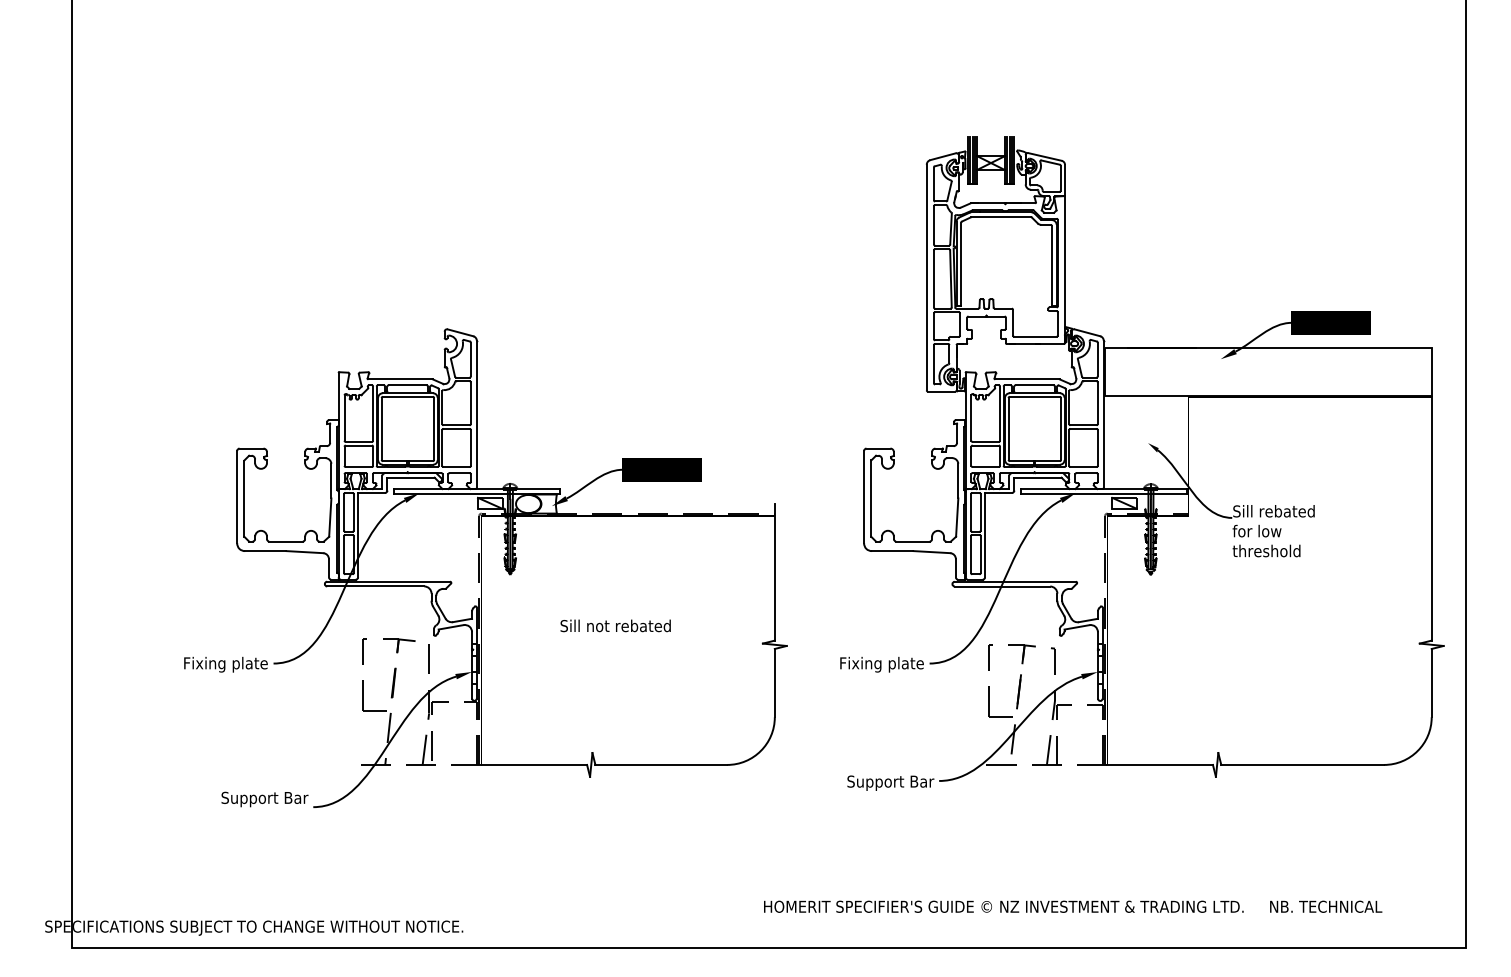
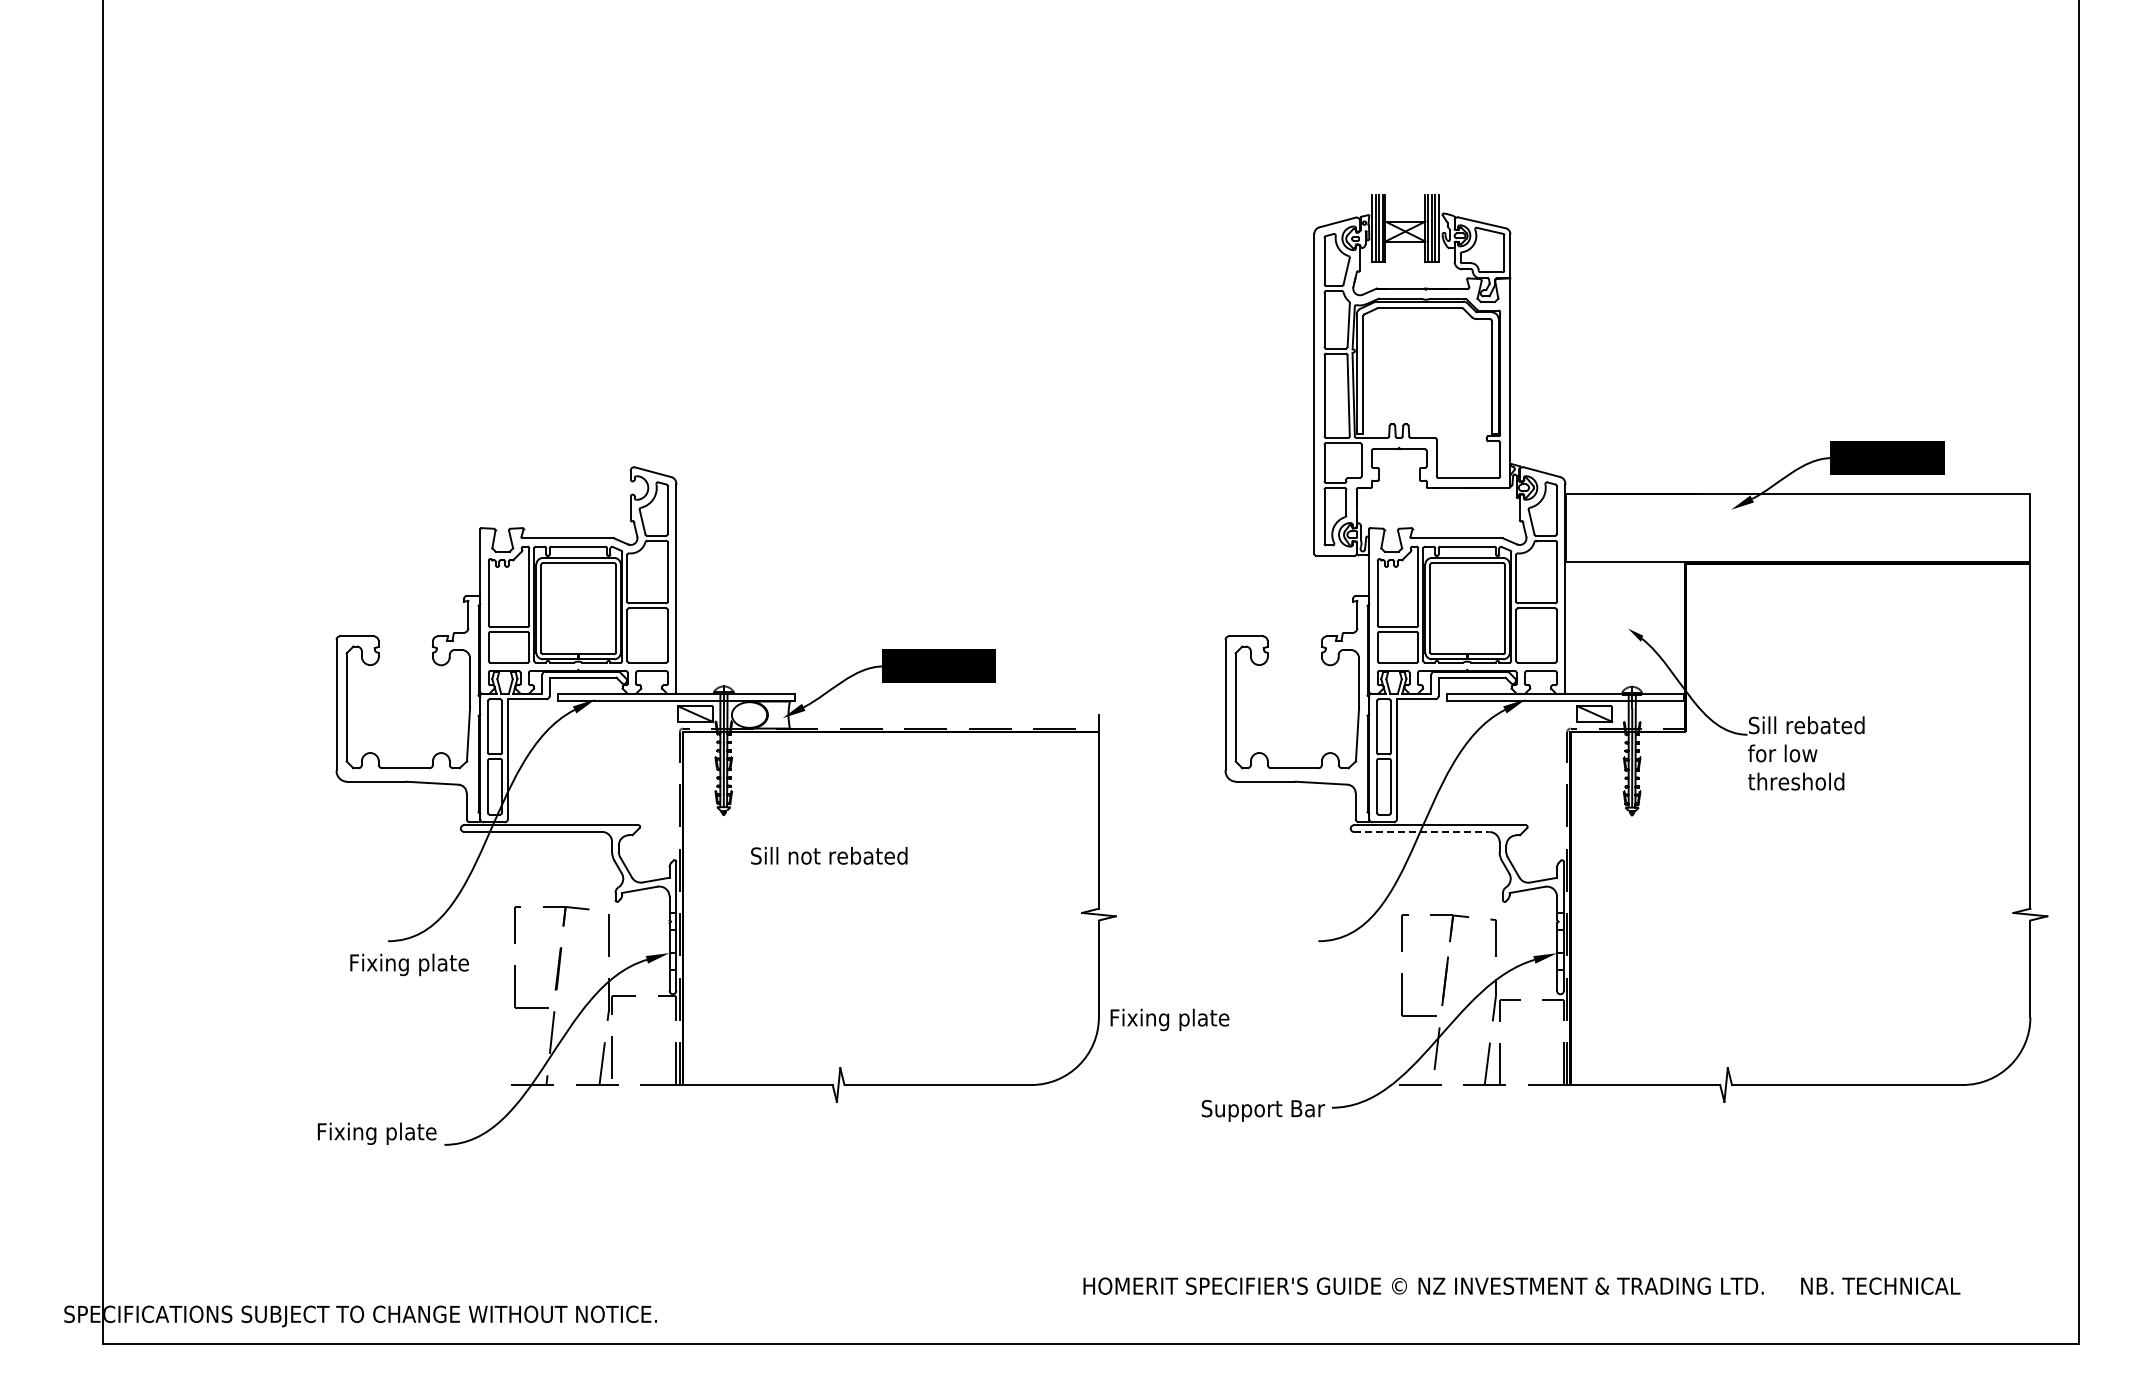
line: (1002, 586) -> (1421, 832), solid -> dashed
text: (615, 625) -> (829, 855), moved
text: (225, 664) -> (409, 964), moved
text: (881, 664) -> (1169, 1019), moved
text: (264, 799) -> (375, 1133), Support Bar -> Fixing plate

